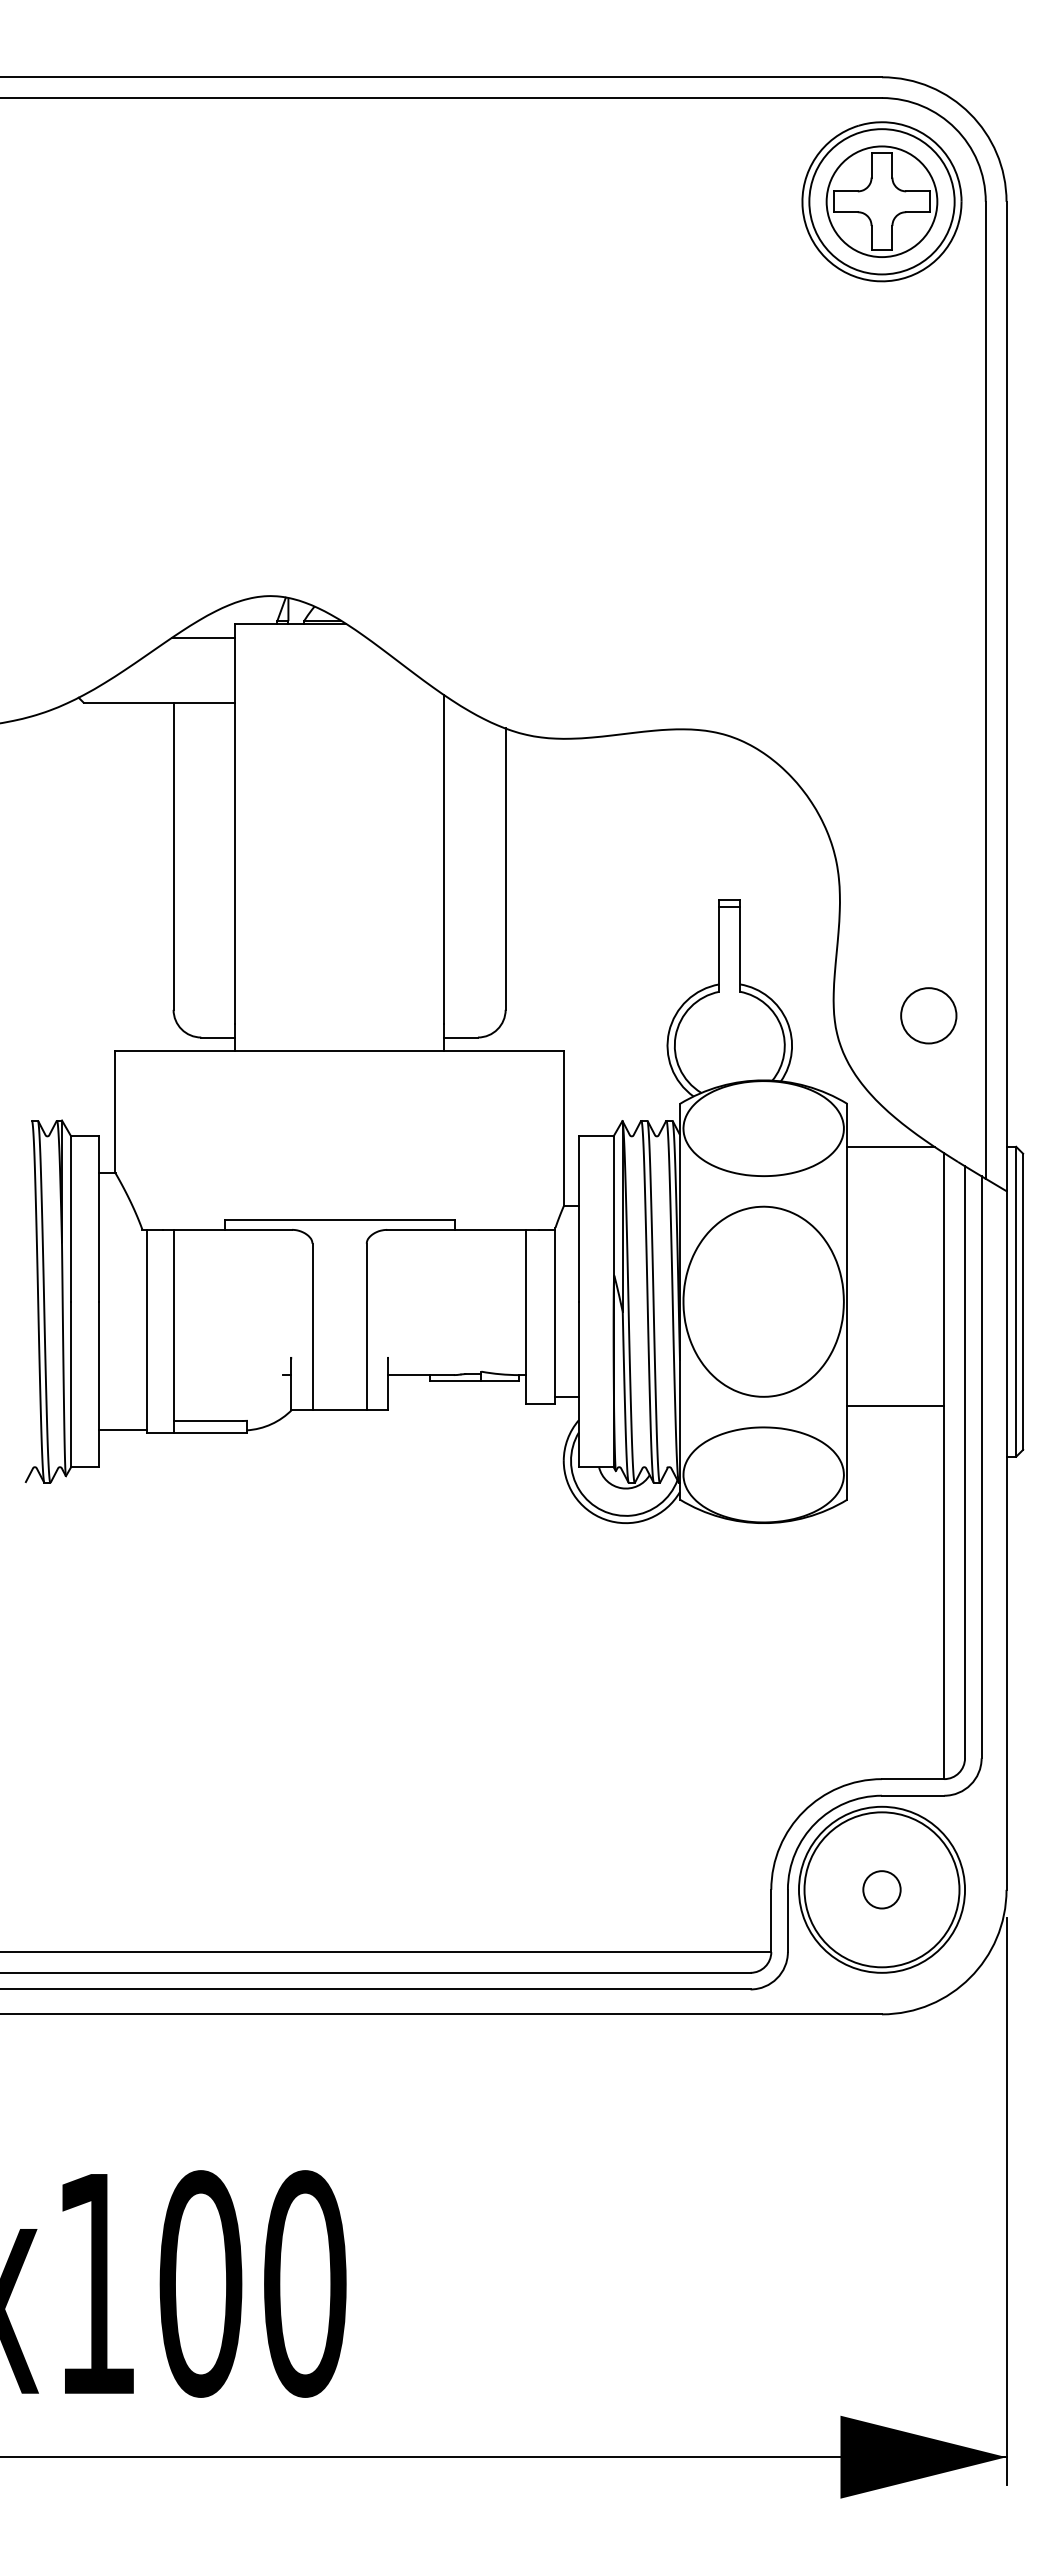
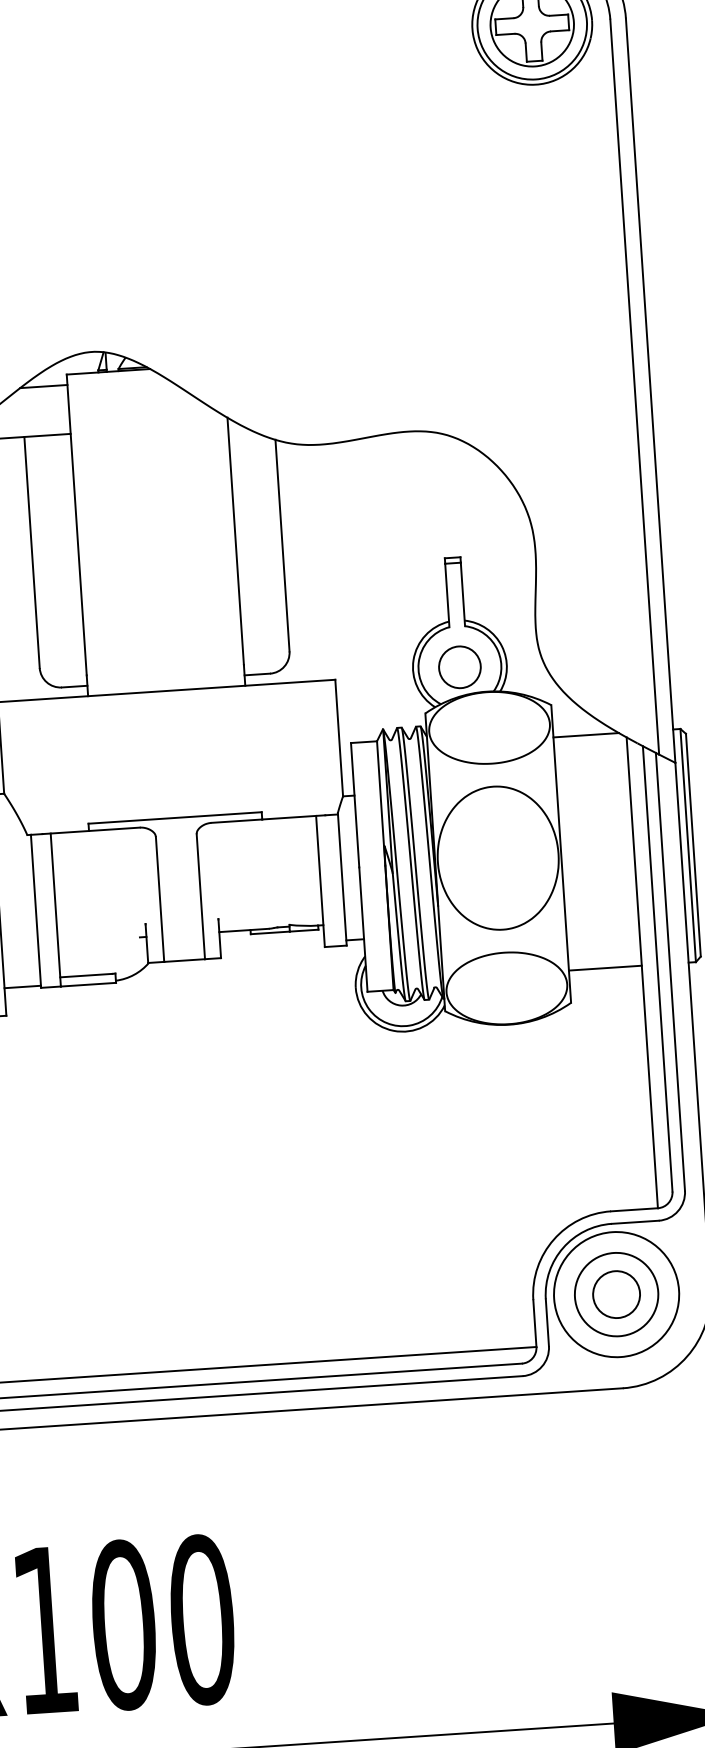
circle: (928, 1015) -> (459, 667), moved
line: (895, 1405) -> (605, 967), moved
circle: (881, 1889) -> (616, 1294), size x0.71
circle: (881, 1889) -> (616, 1294), size x1.67

